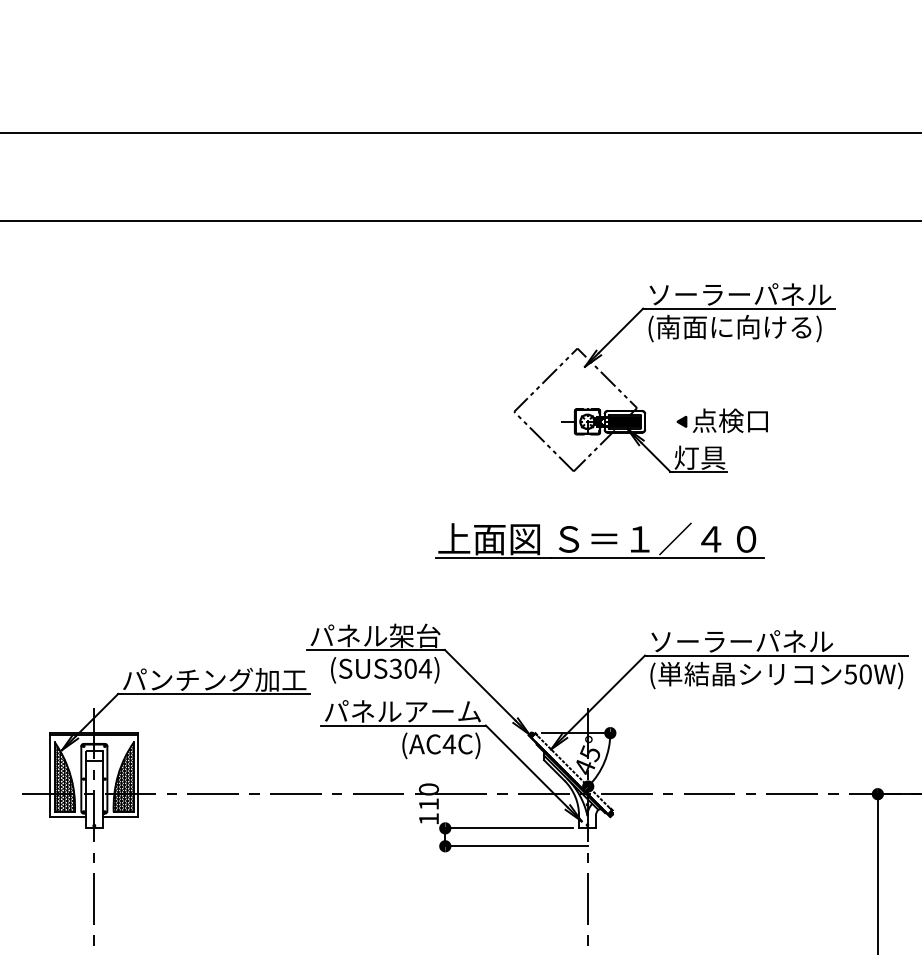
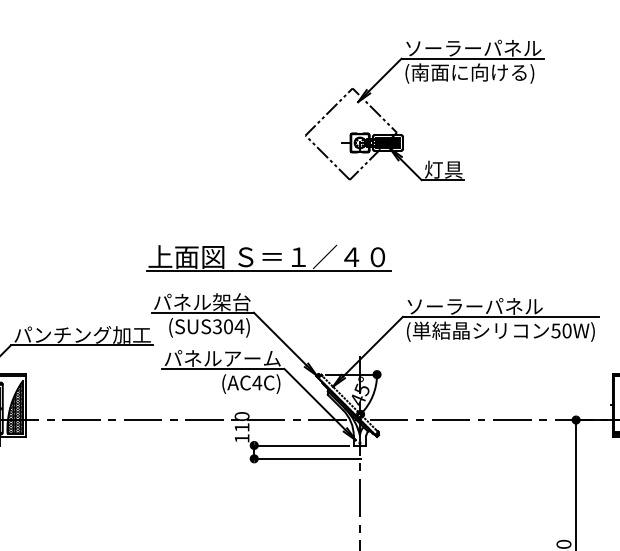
part: (721, 420) -> (459, 142), removed
part: (599, 540) -> (268, 258), moved

